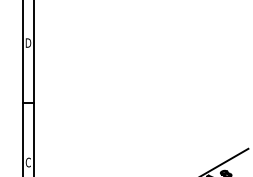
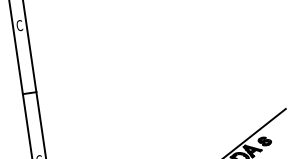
text: (28, 42) -> (19, 25), D -> C

